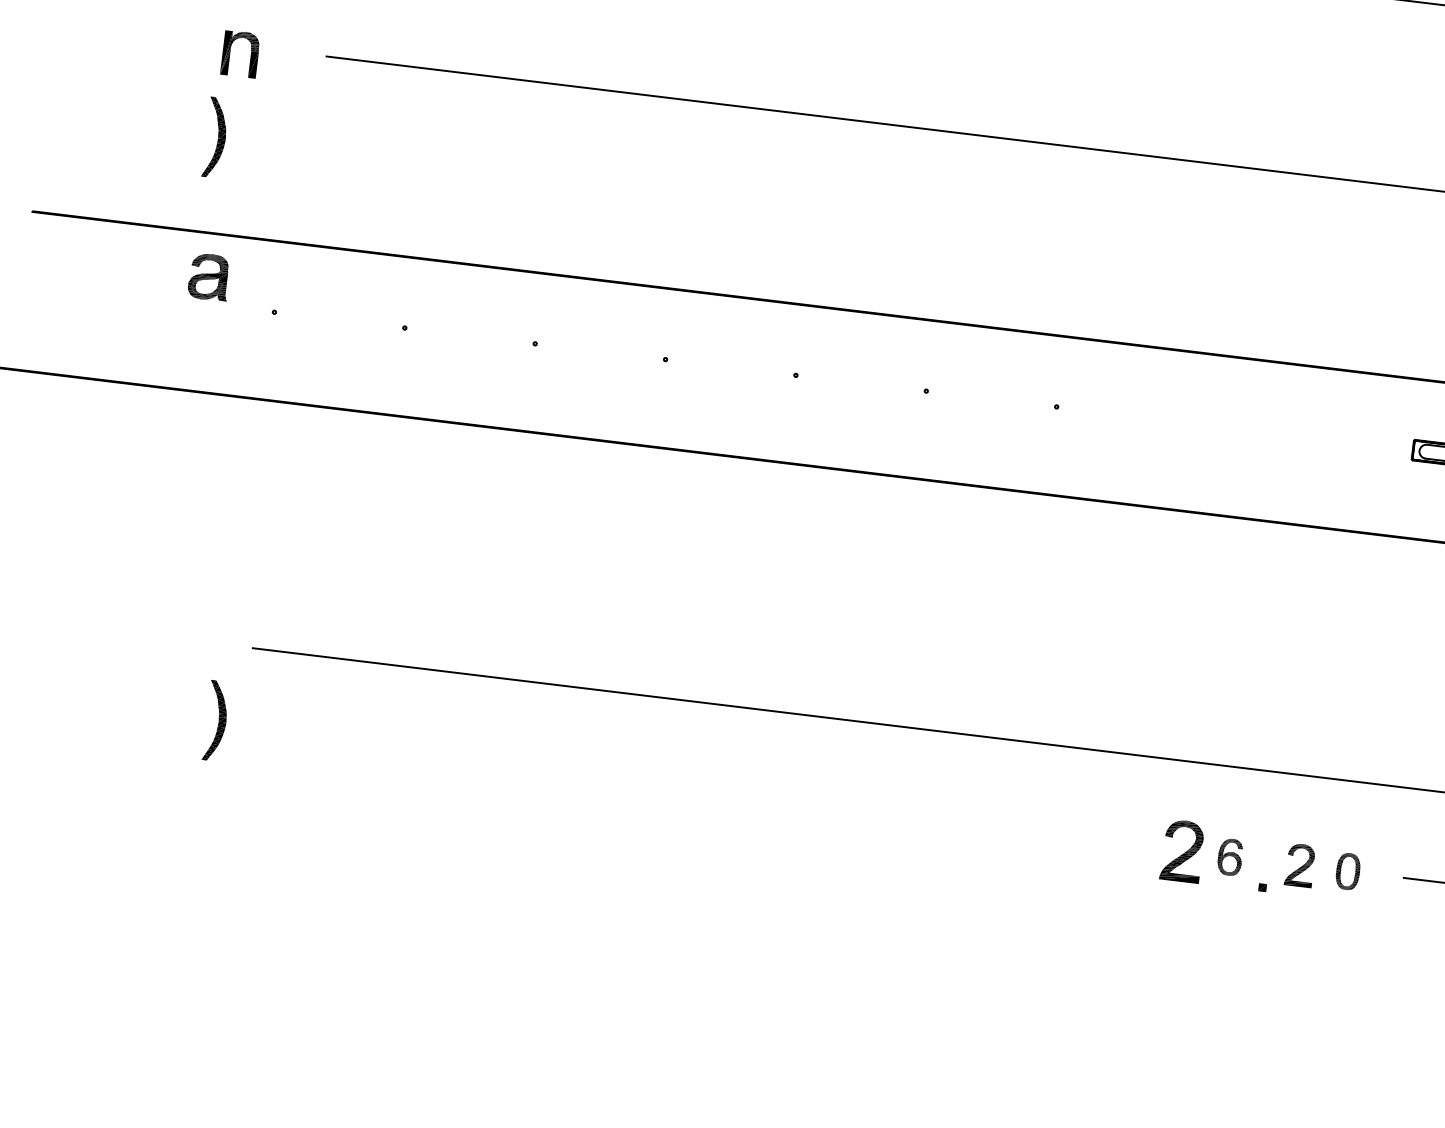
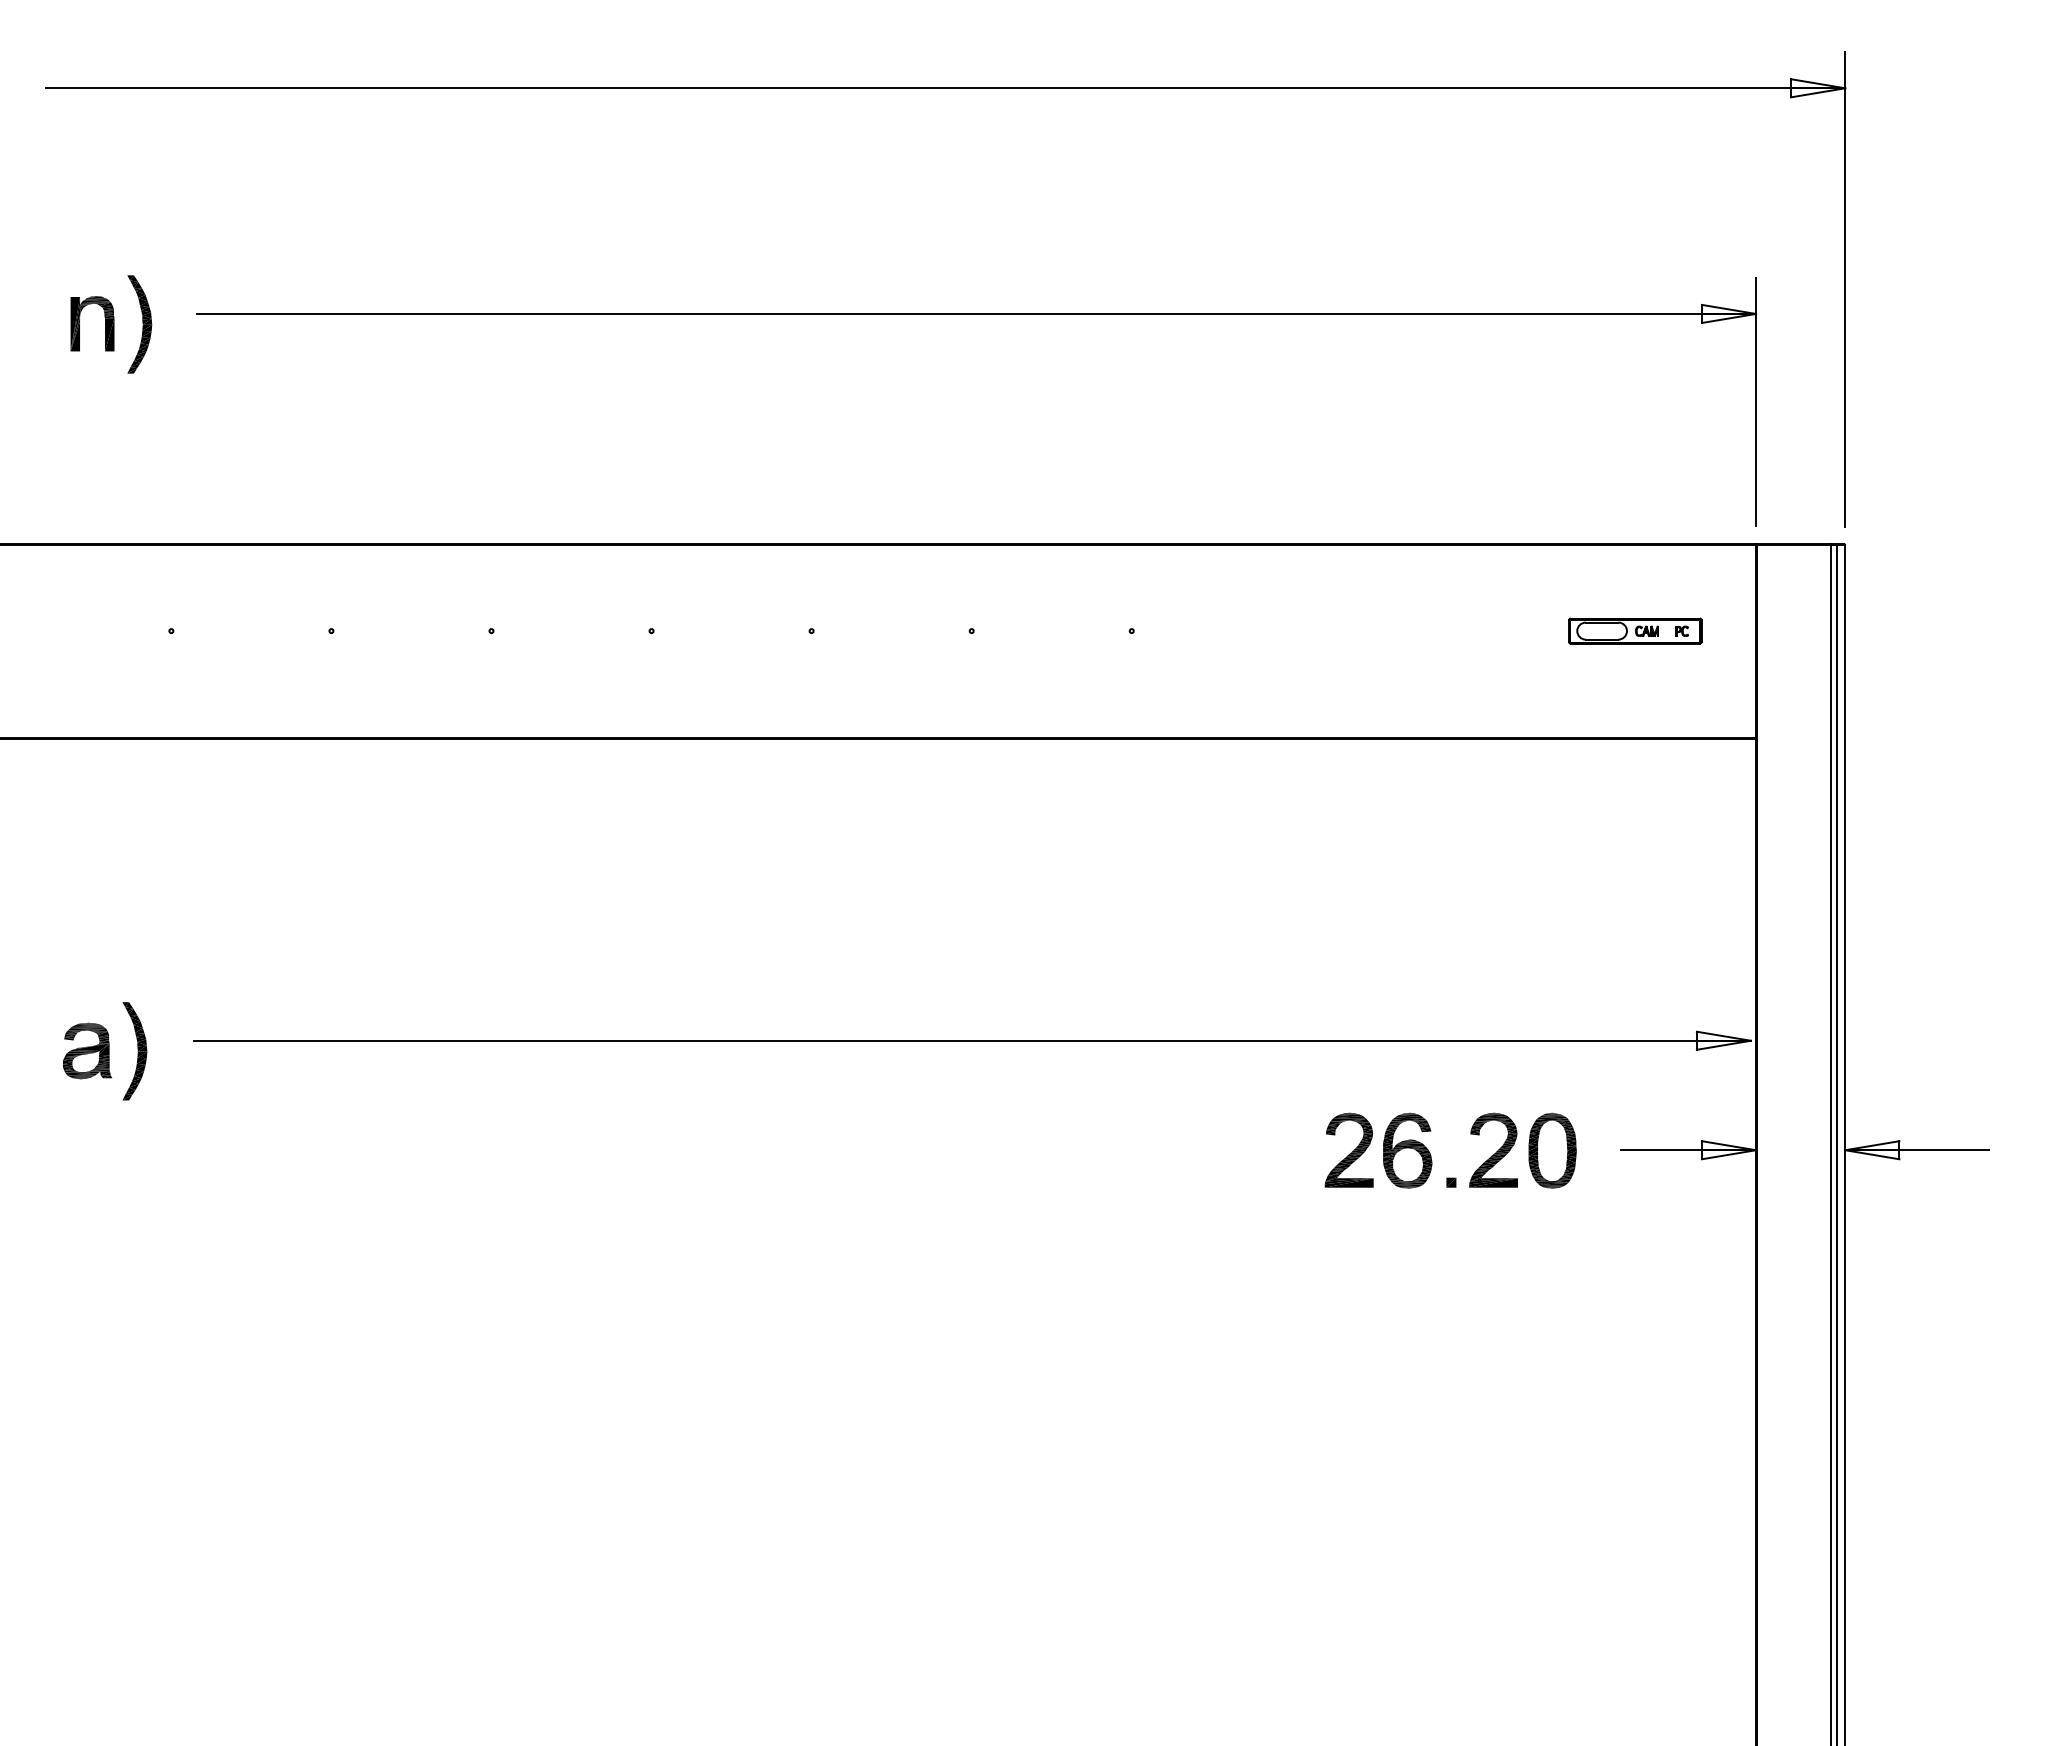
part: (215, 137) -> (139, 324), moved
part: (209, 276) -> (87, 1050), moved
part: (215, 721) -> (134, 1051), moved
part: (1230, 857) -> (1407, 1150), size x1.67
part: (1300, 864) -> (1493, 1149), size x1.43
part: (1348, 871) -> (1552, 1150), size x1.67

